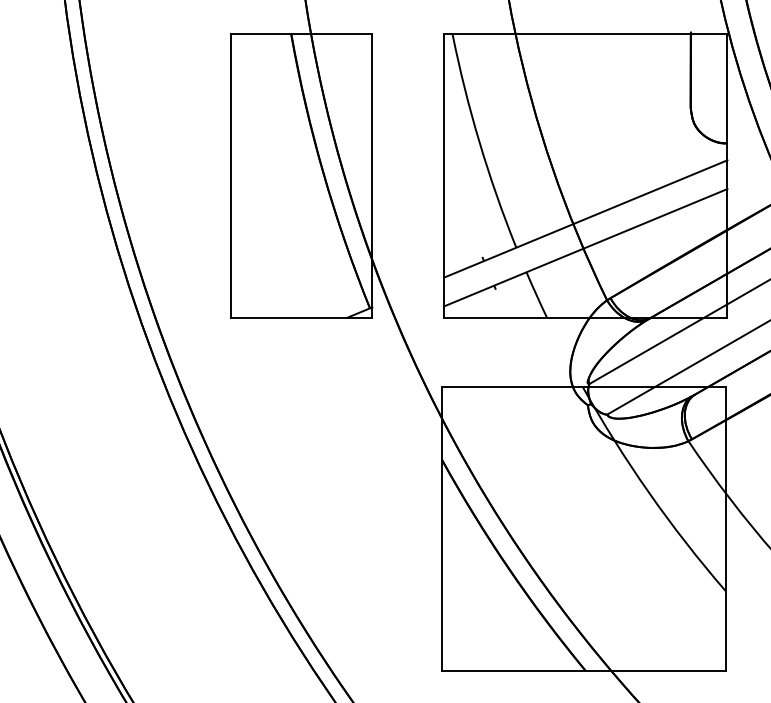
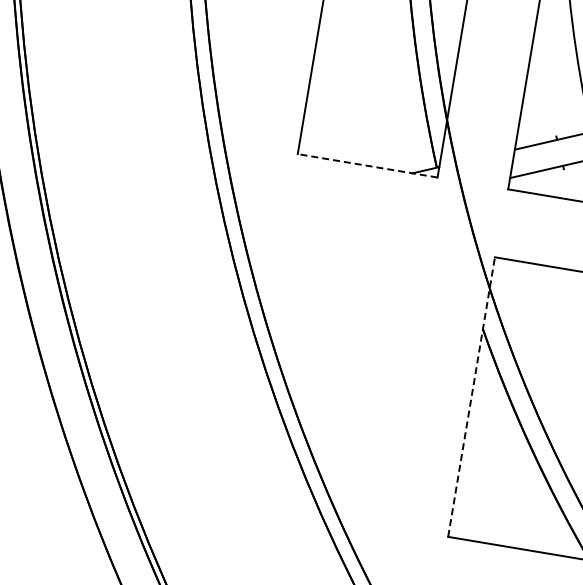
line: (301, 317) -> (367, 165), solid -> dashed
line: (442, 528) -> (472, 396), solid -> dashed

